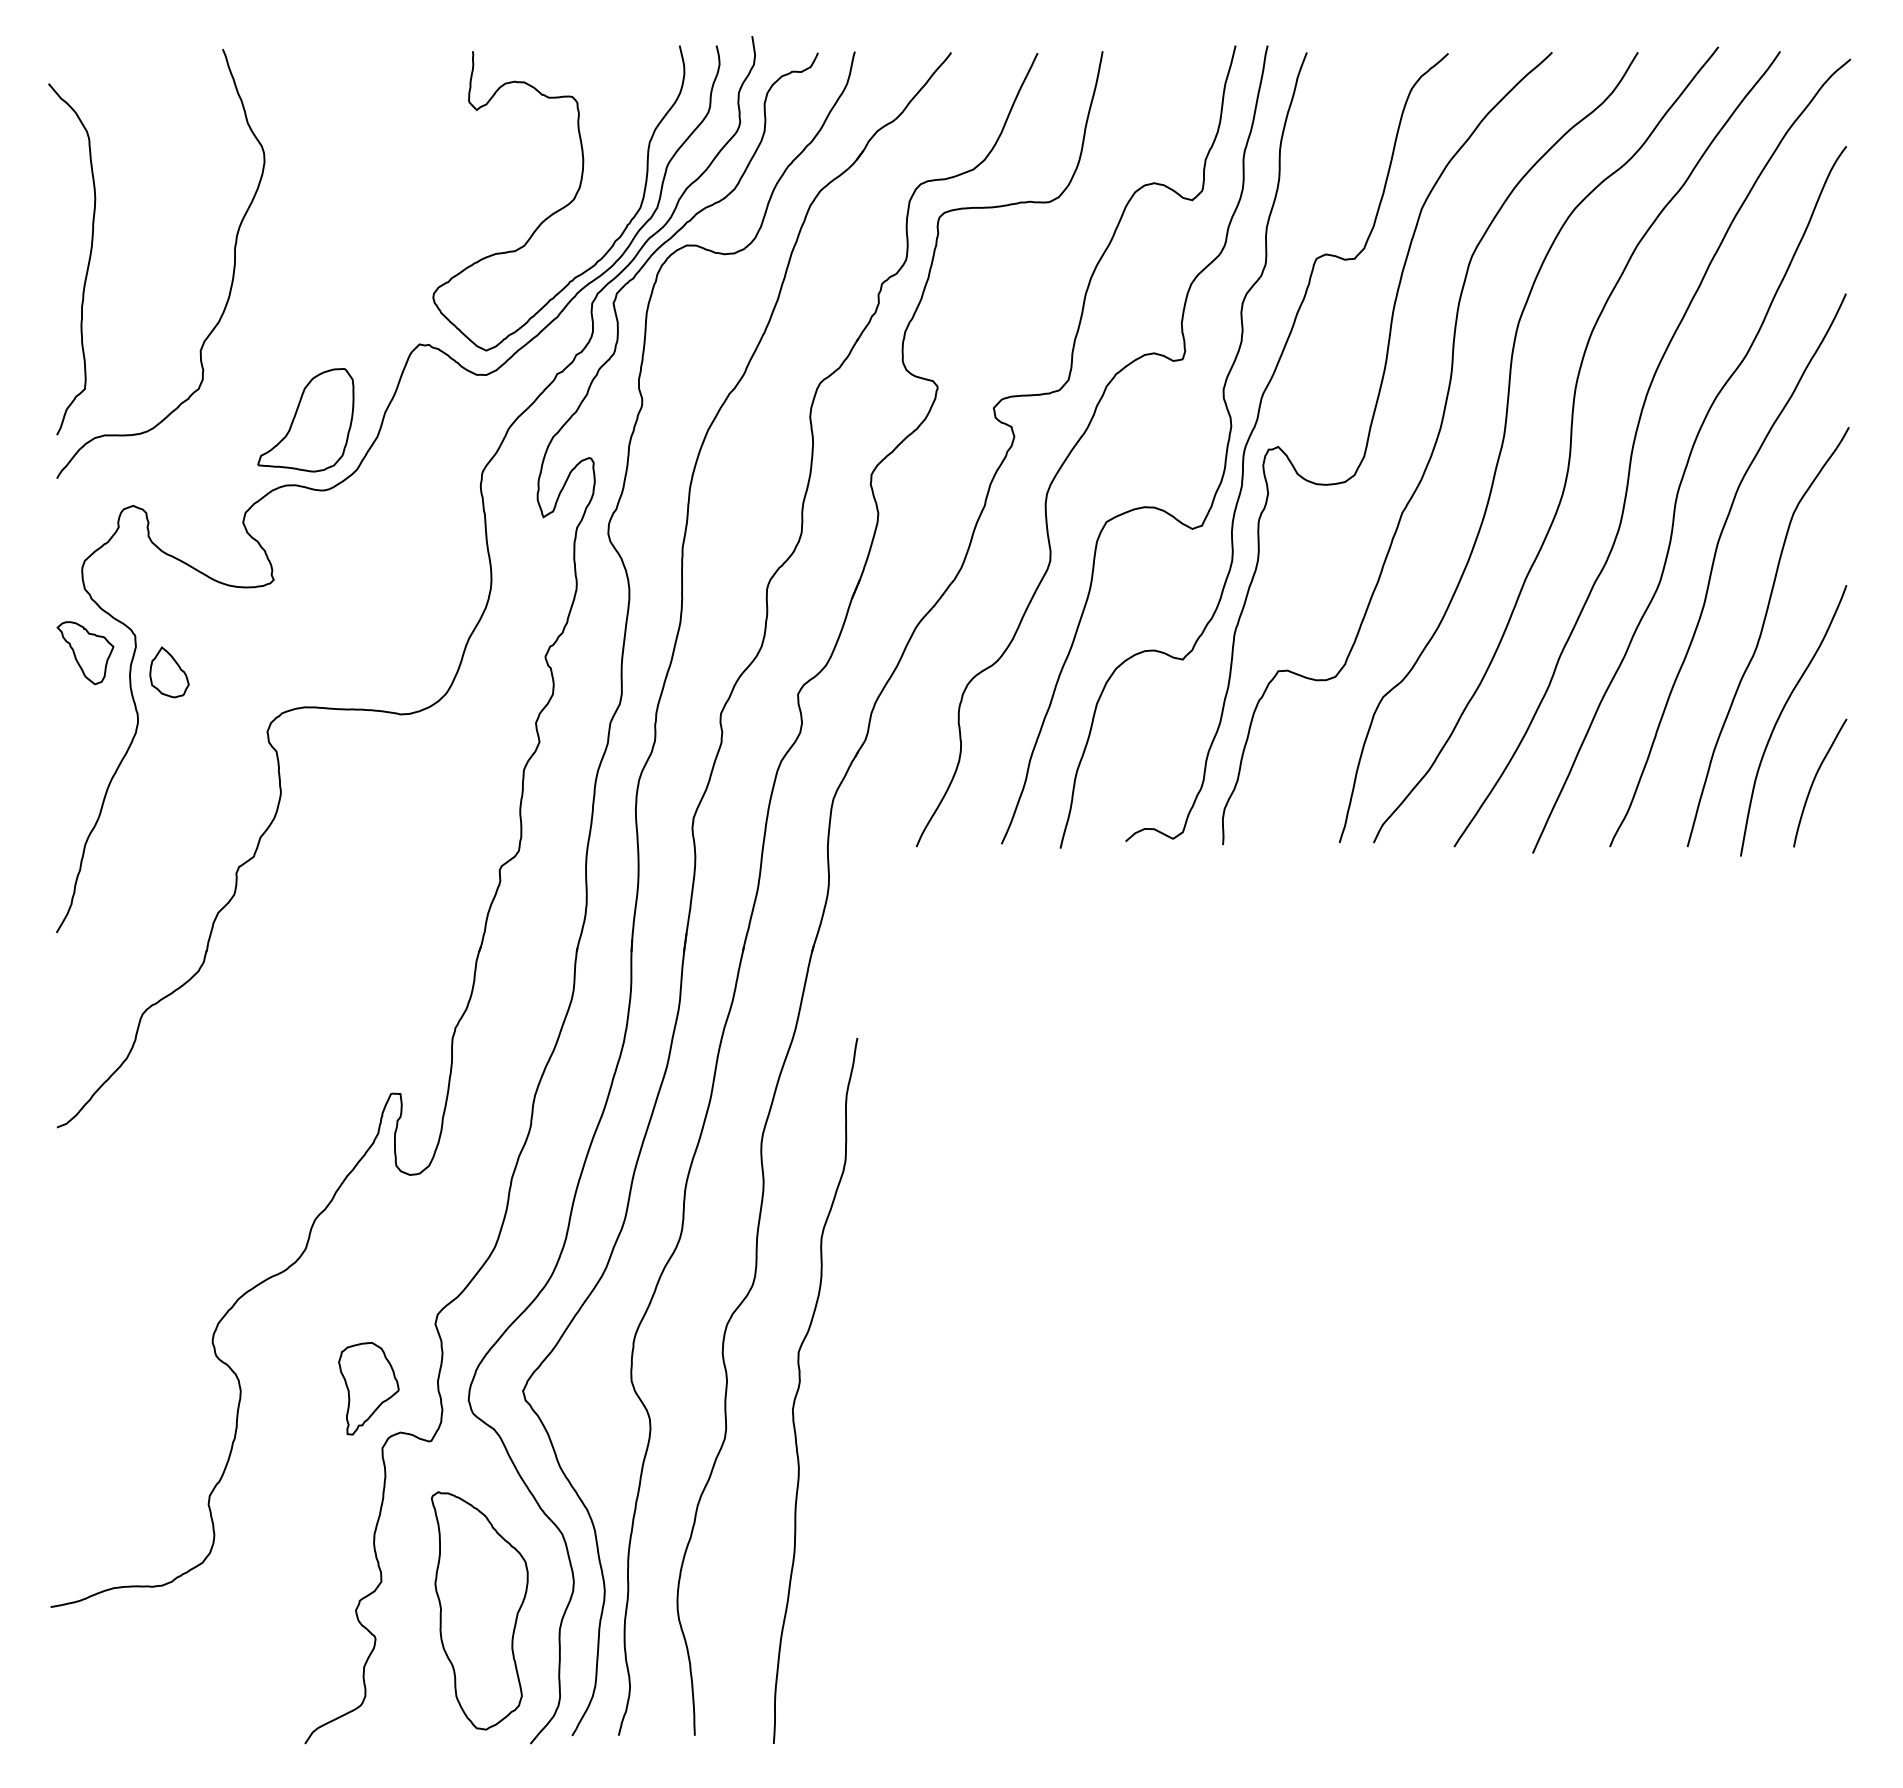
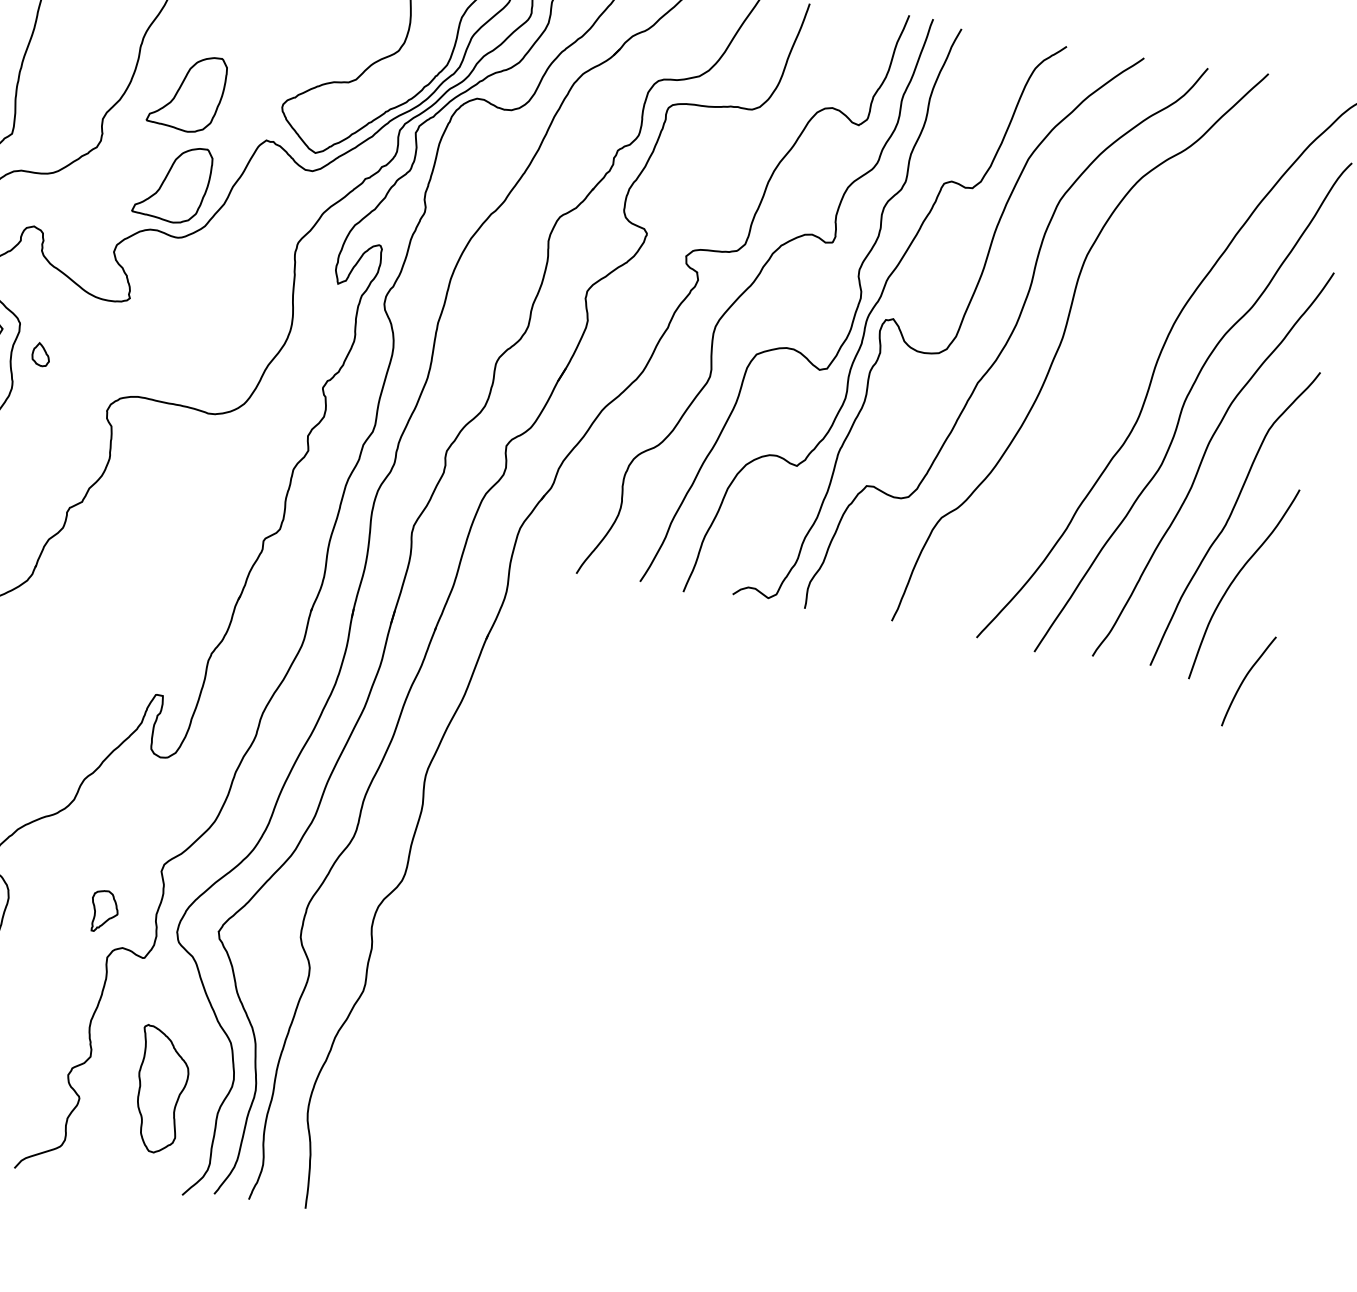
part: (305, 298) -> (187, 92), added
curve: (1571, 447) -> (1111, 354), removed
part: (169, 672) -> (41, 354), size x0.6
curve: (1815, 779) -> (1245, 678), moved
part: (368, 1388) -> (104, 911), size x0.6
curve: (799, 1389) -> (424, 963), removed
part: (479, 1610) -> (160, 1089), size x0.7

